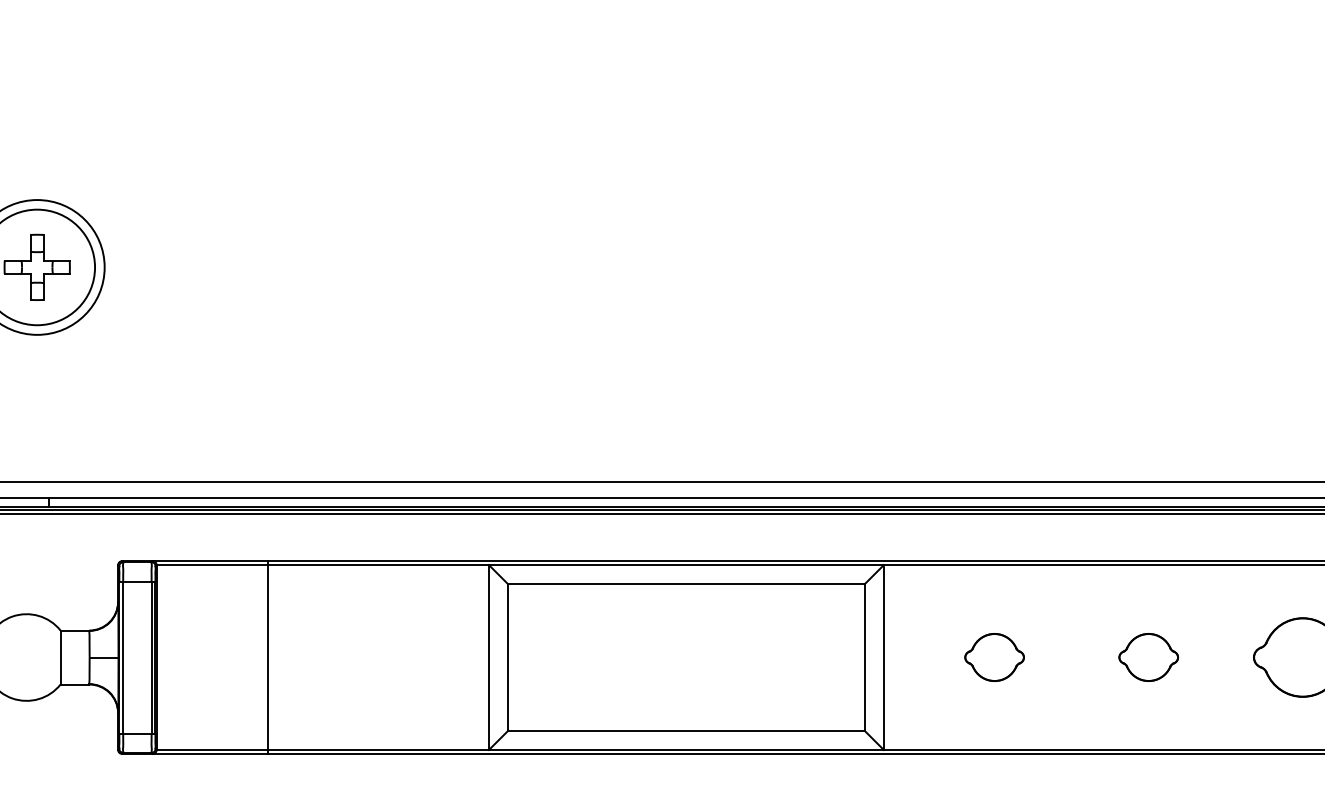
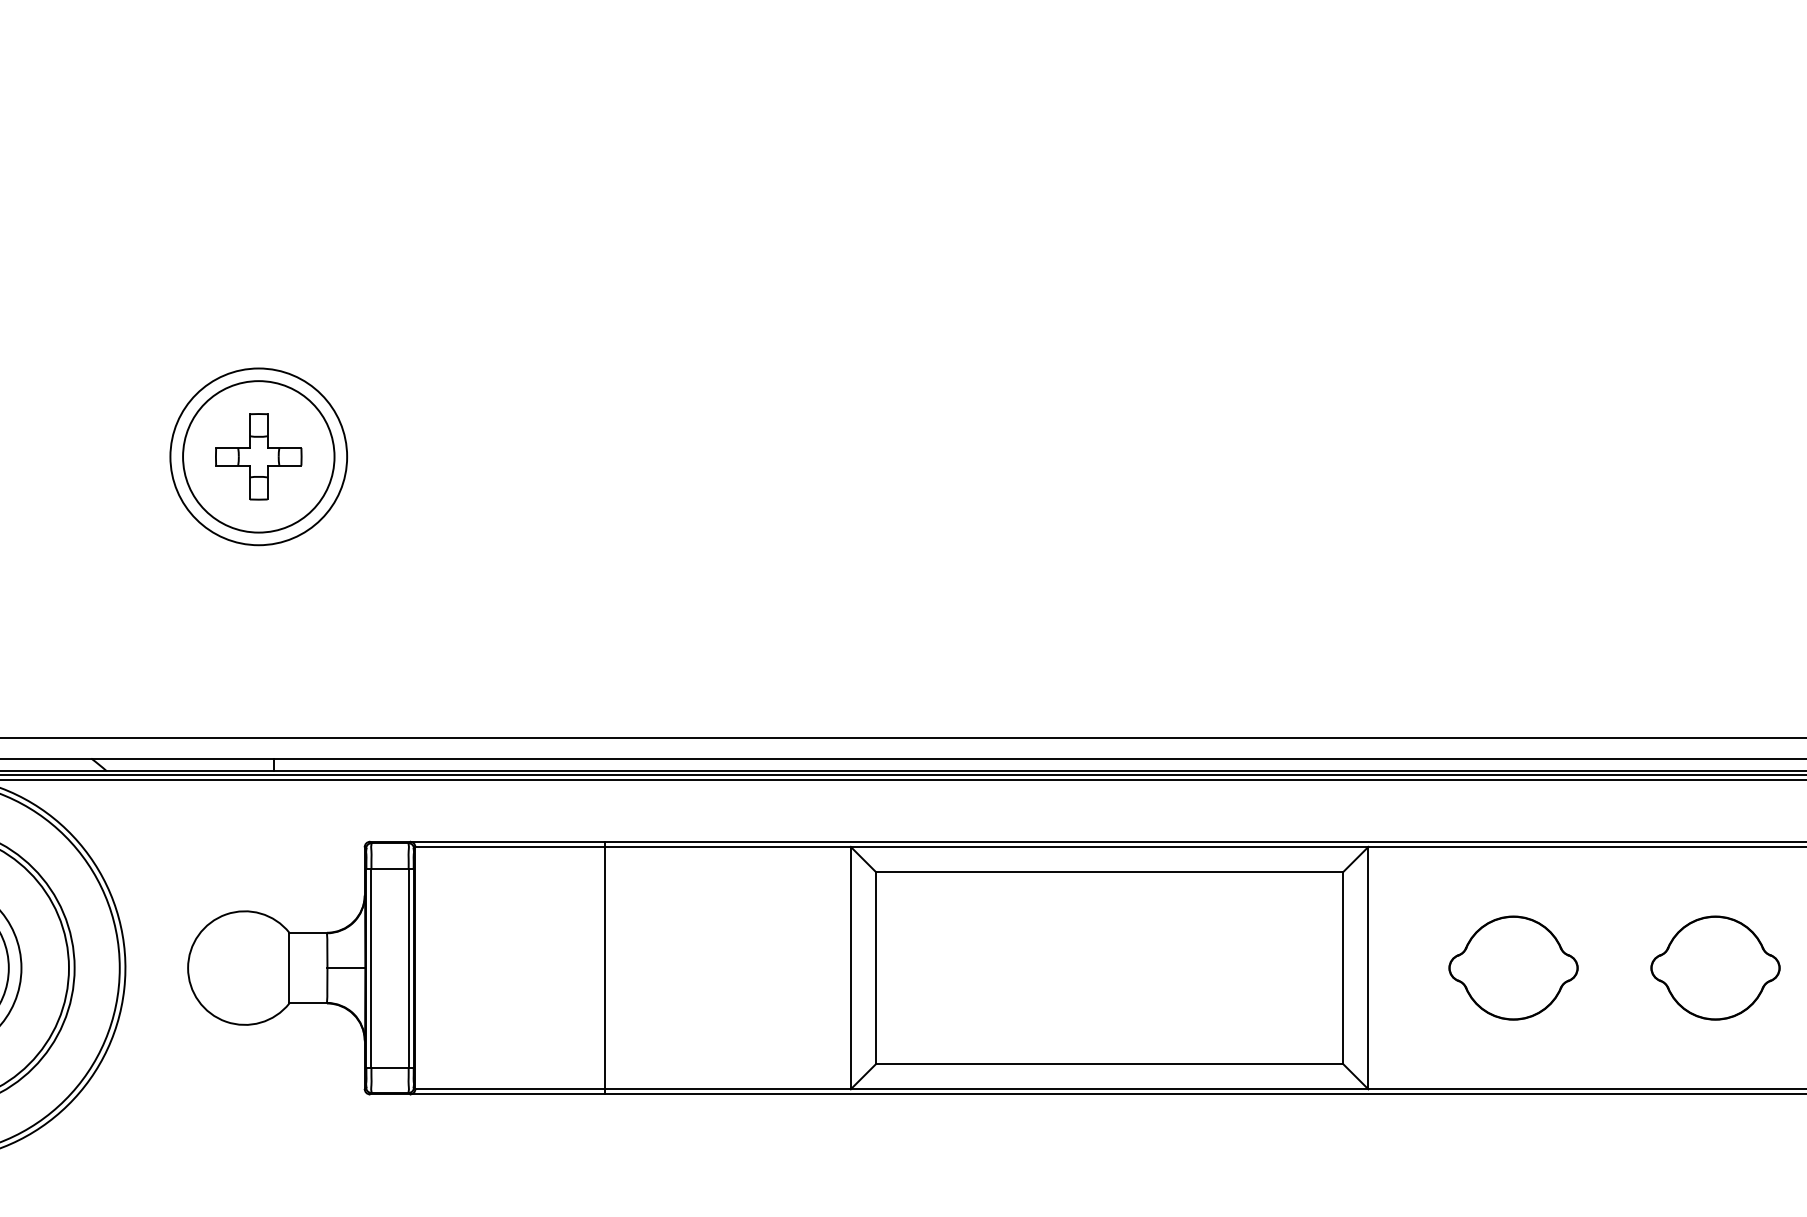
line: (267, 657) -> (604, 967), moved
part: (994, 657) -> (1513, 967), size x1.67
part: (1148, 657) -> (1715, 967), size x1.67

